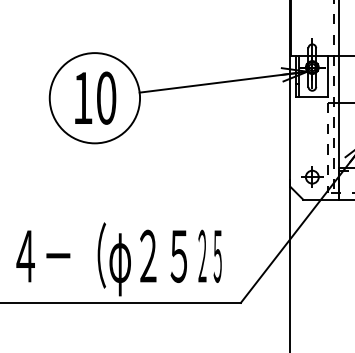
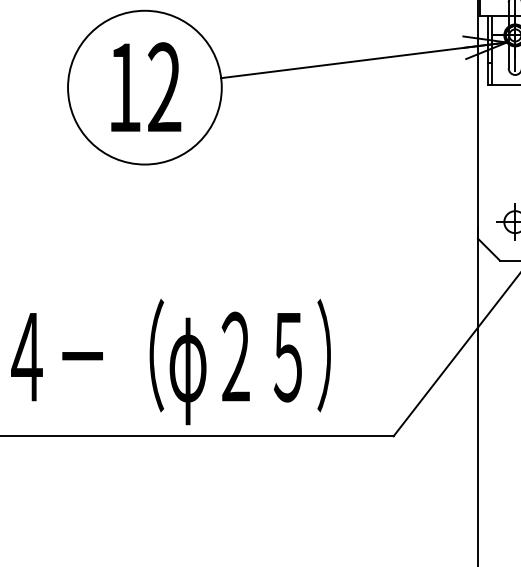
text: (106, 97) -> (164, 86), 10 -> 12
text: (208, 255) -> (338, 355), ２５ -> ）

